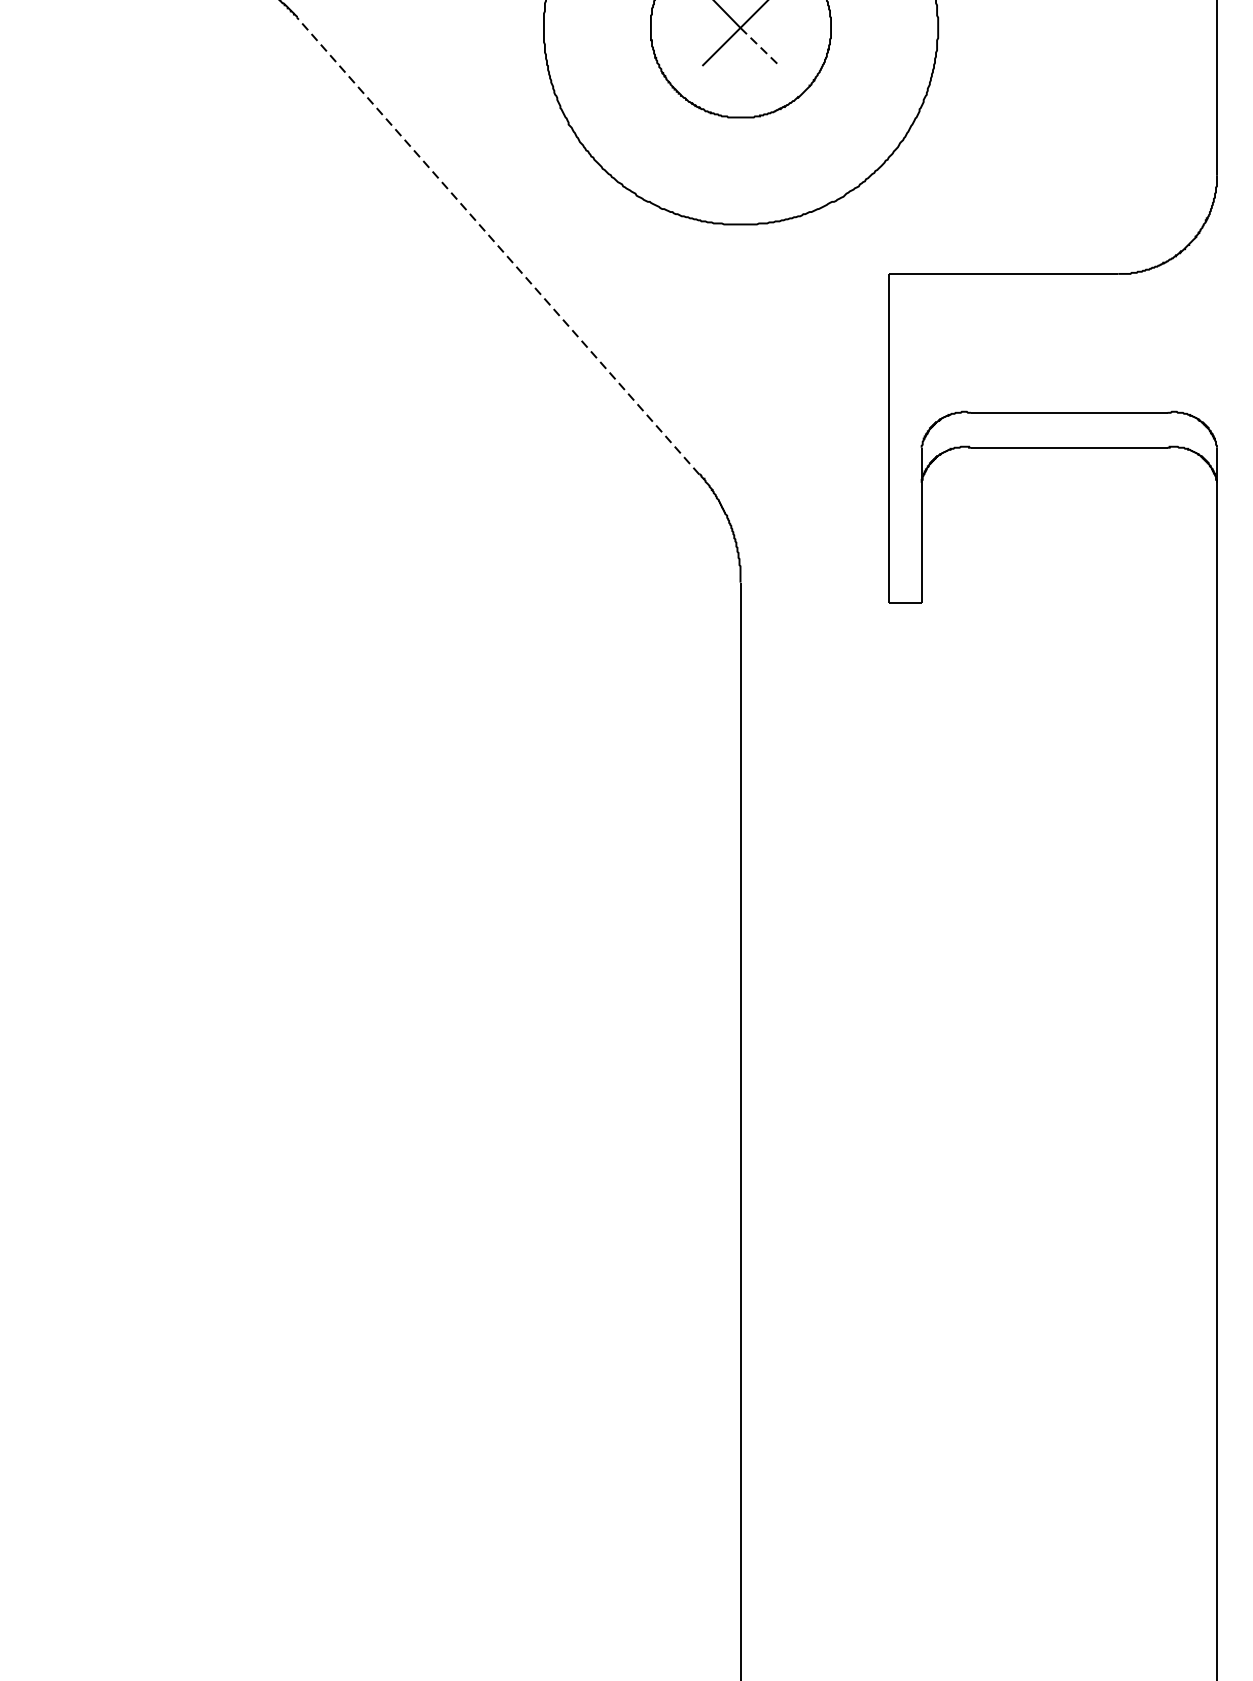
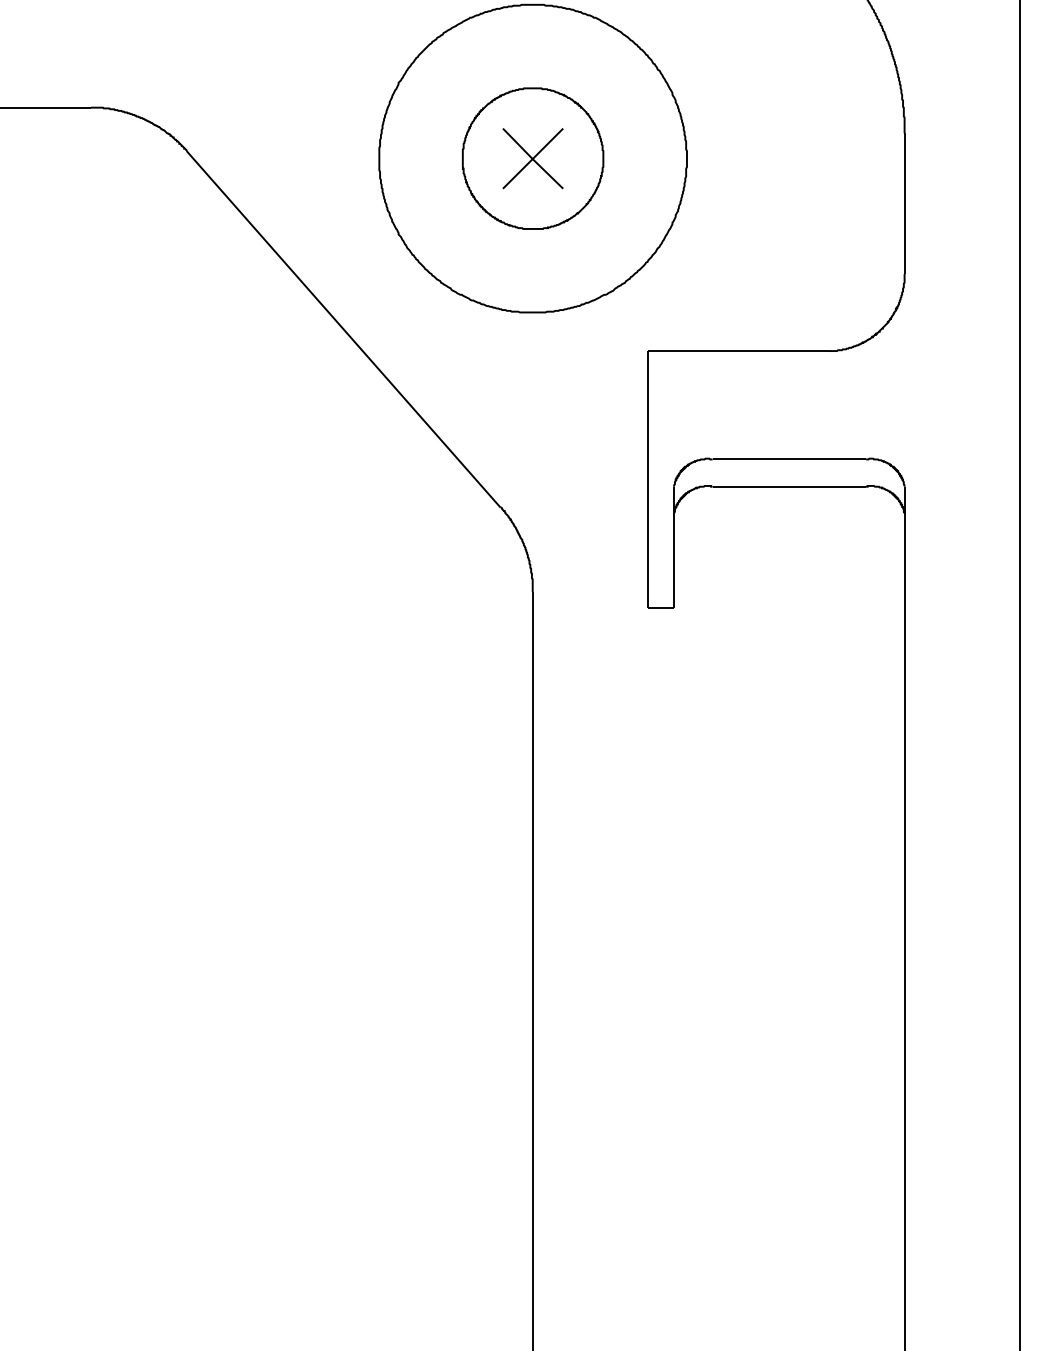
line: (760, 47) -> (548, 174), dashed -> solid
line: (498, 246) -> (343, 329), dashed -> solid

